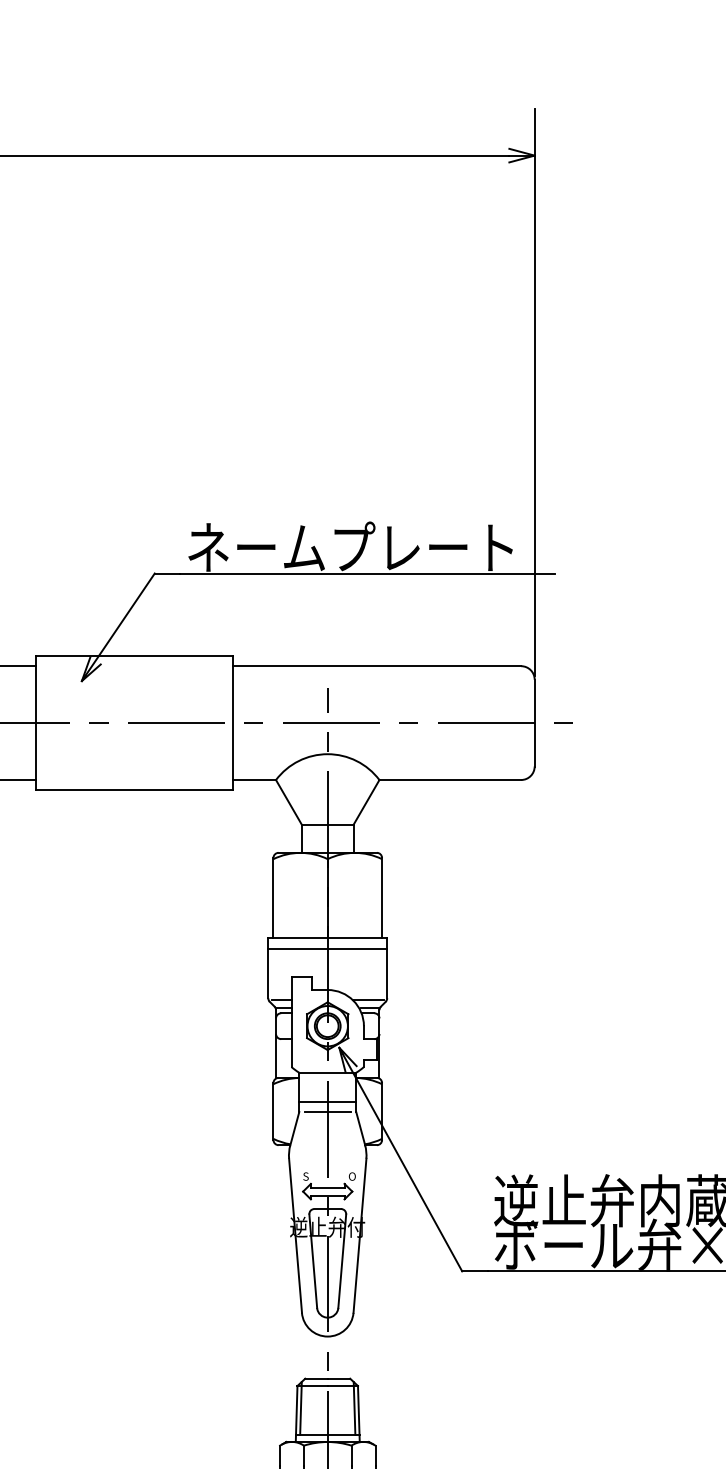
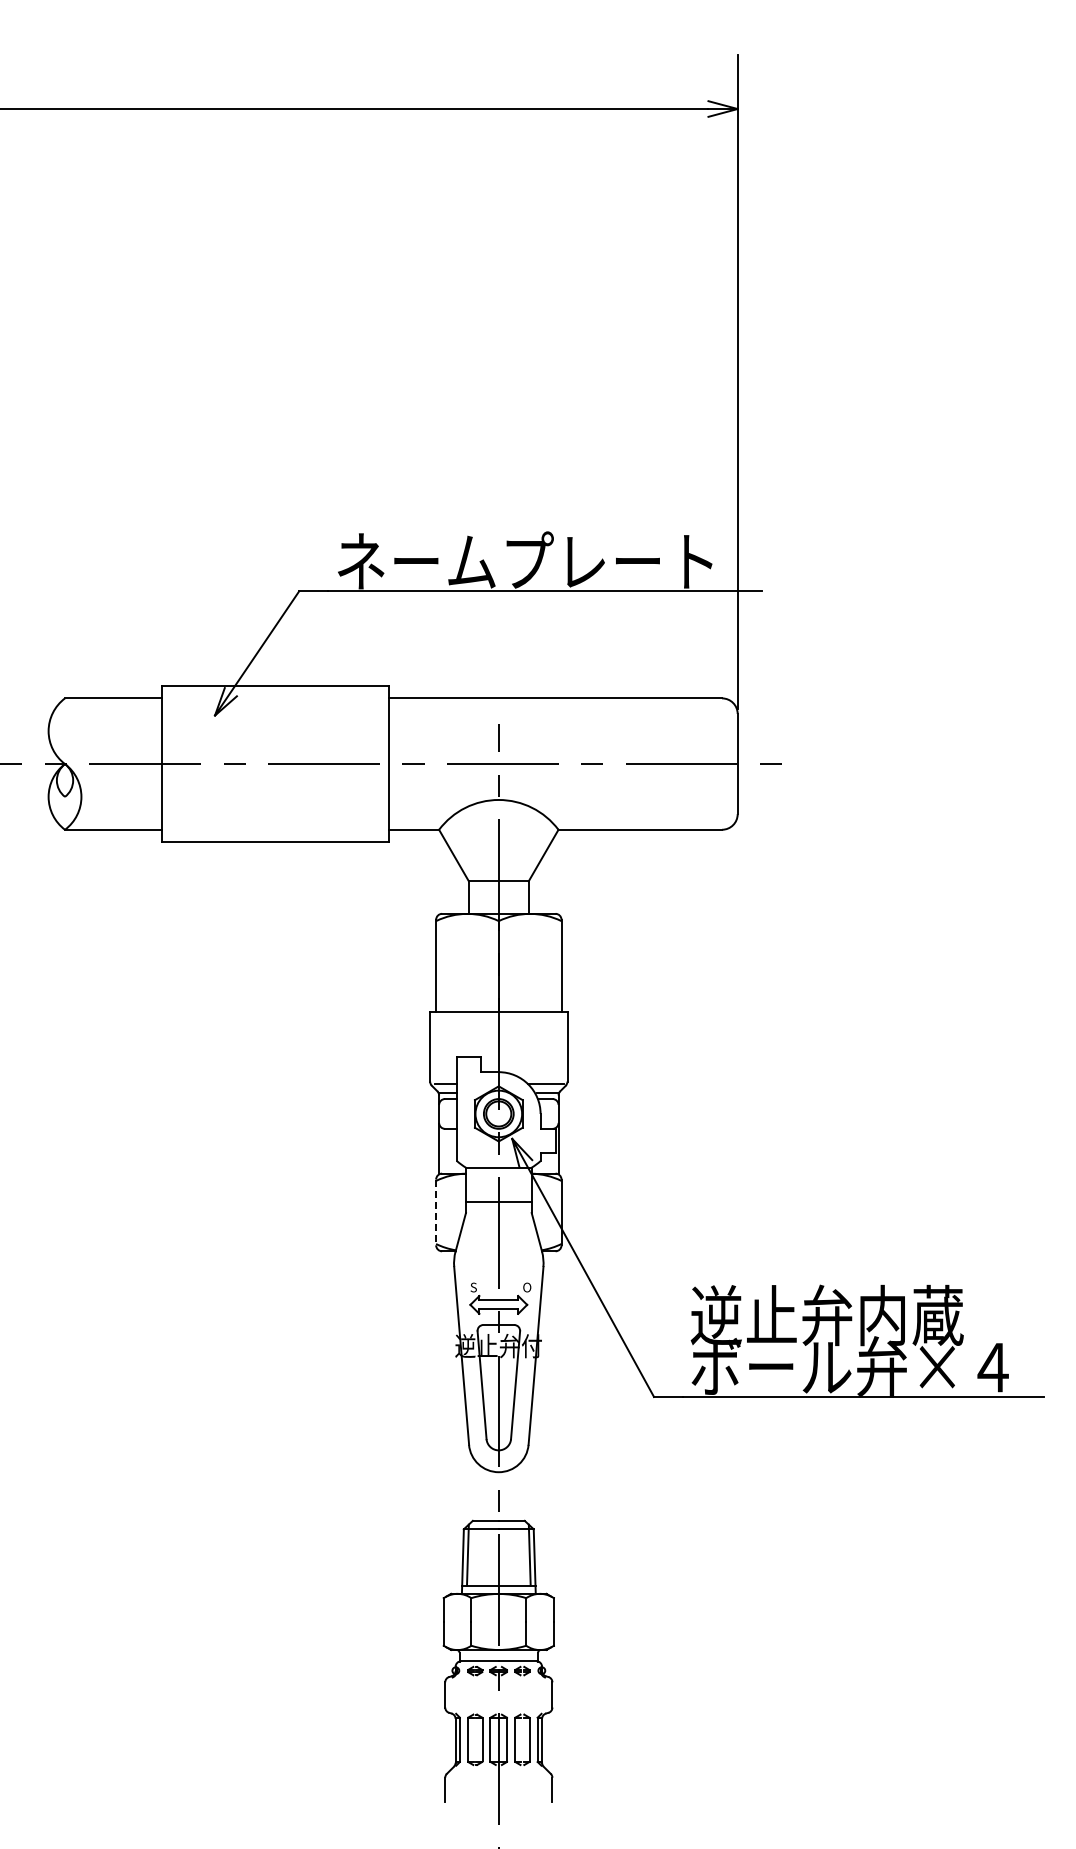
line: (327, 948) -> (498, 1024), removed
line: (273, 1111) -> (436, 1212), solid -> dashed
line: (327, 1112) -> (498, 1213), removed

